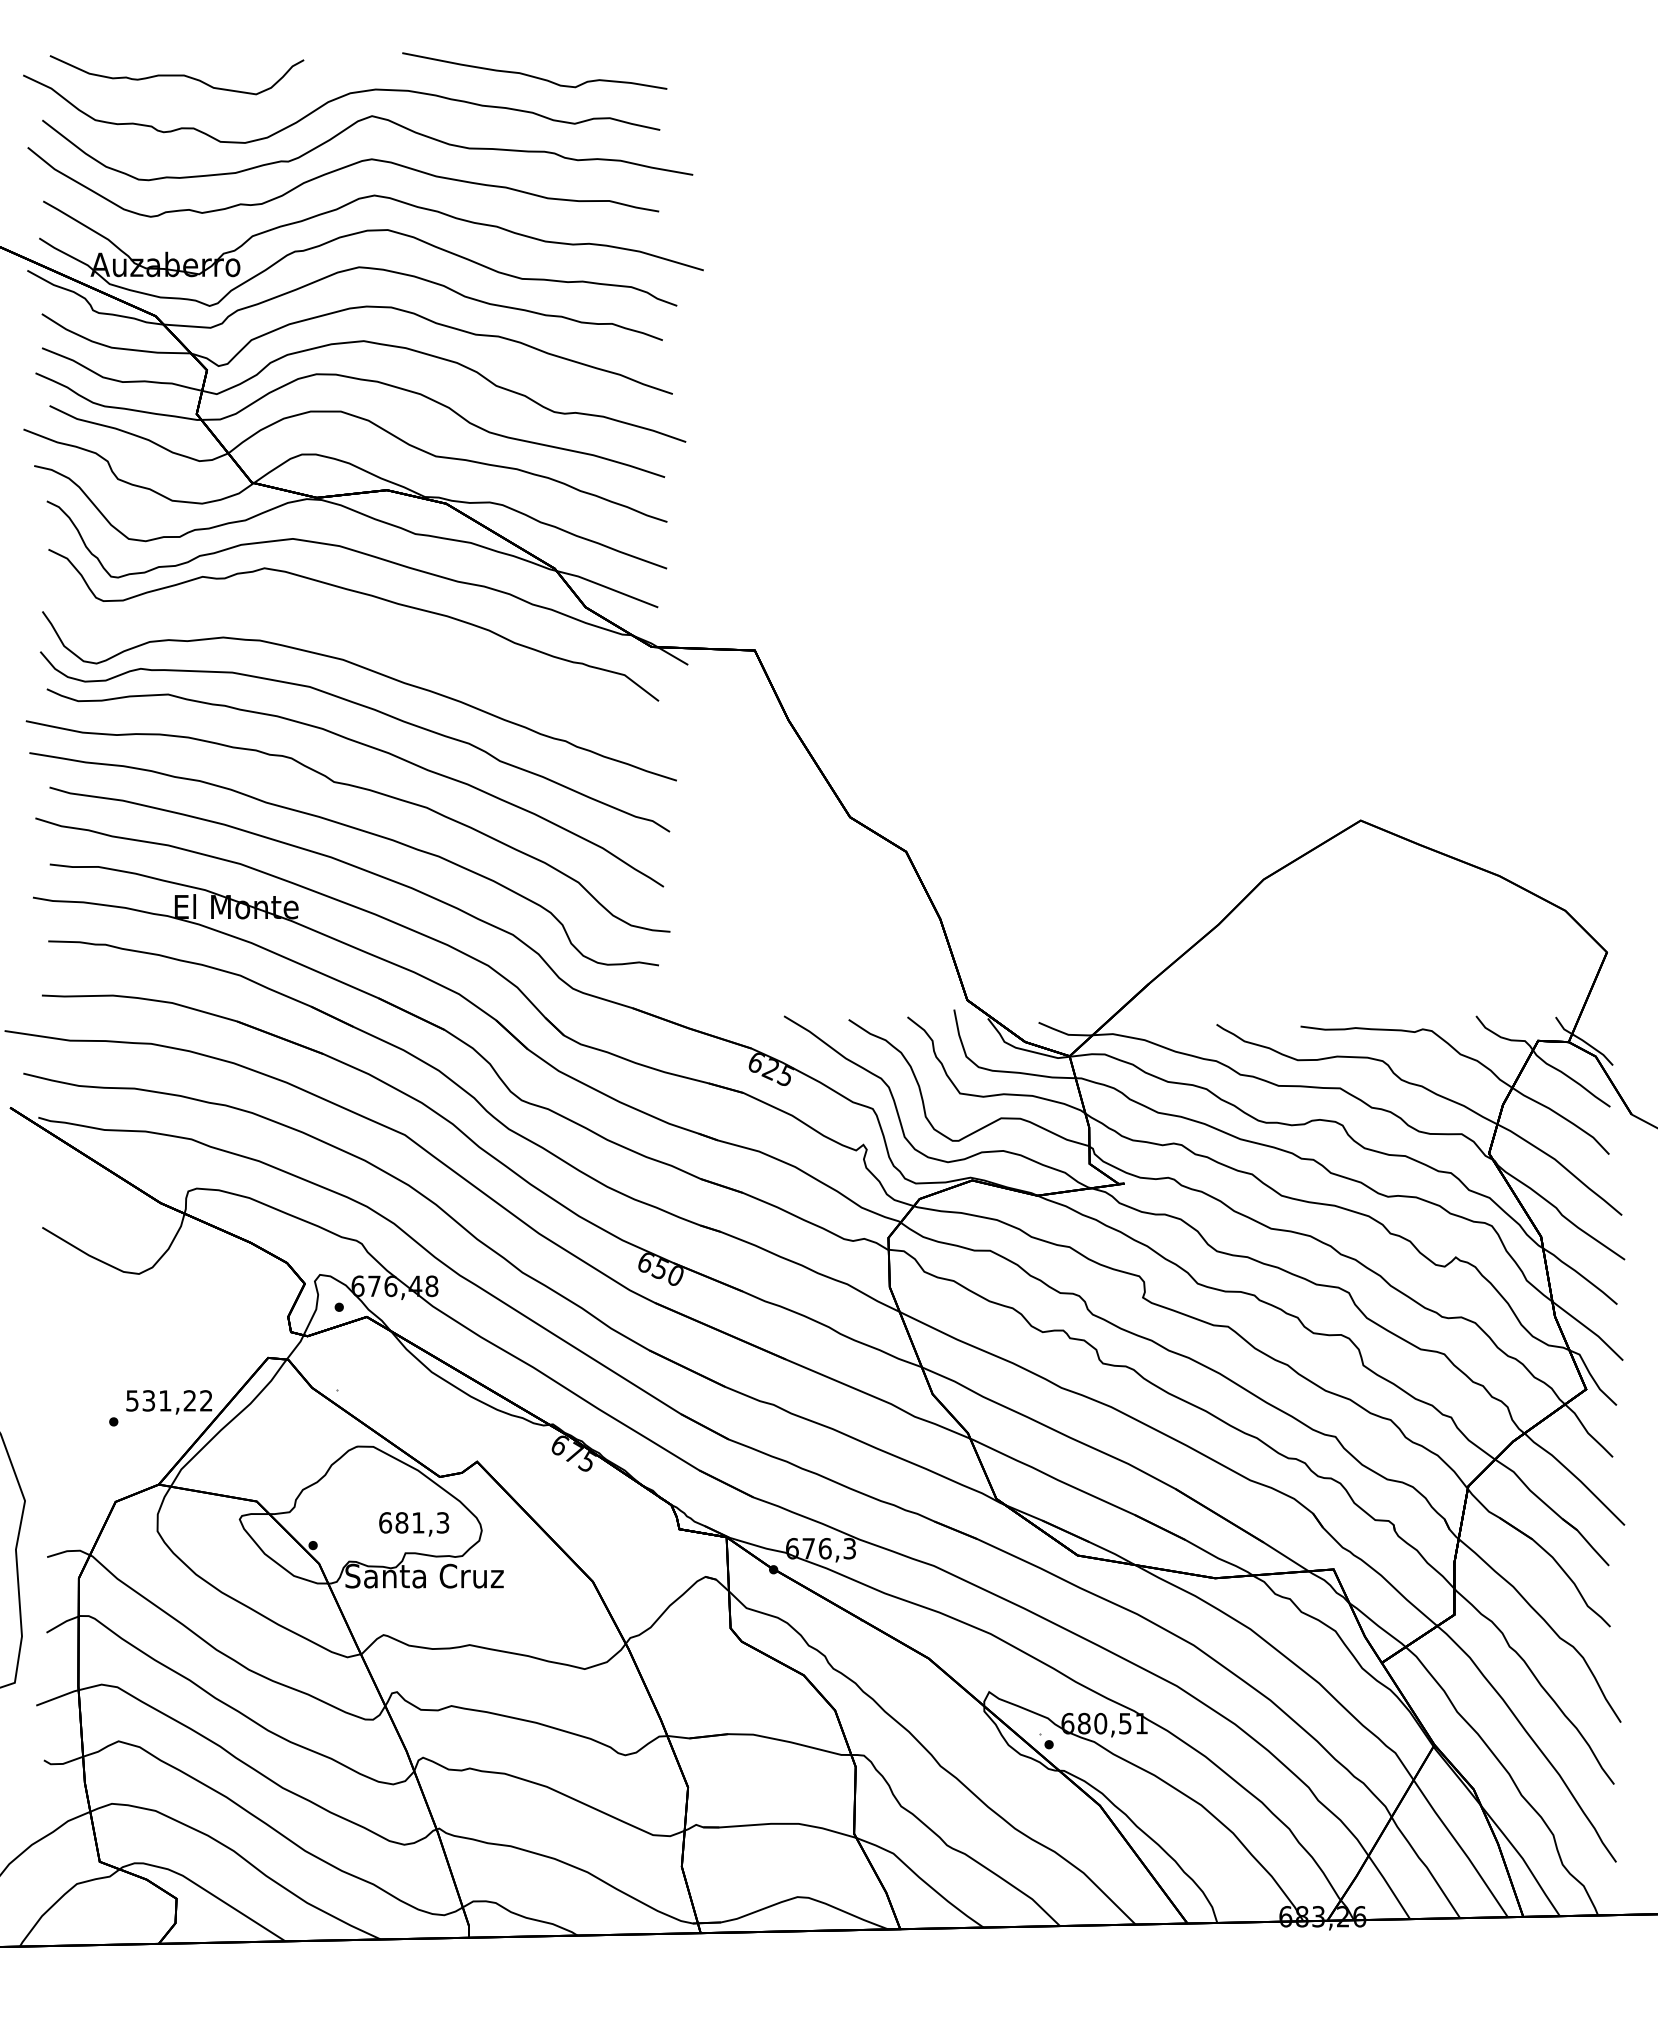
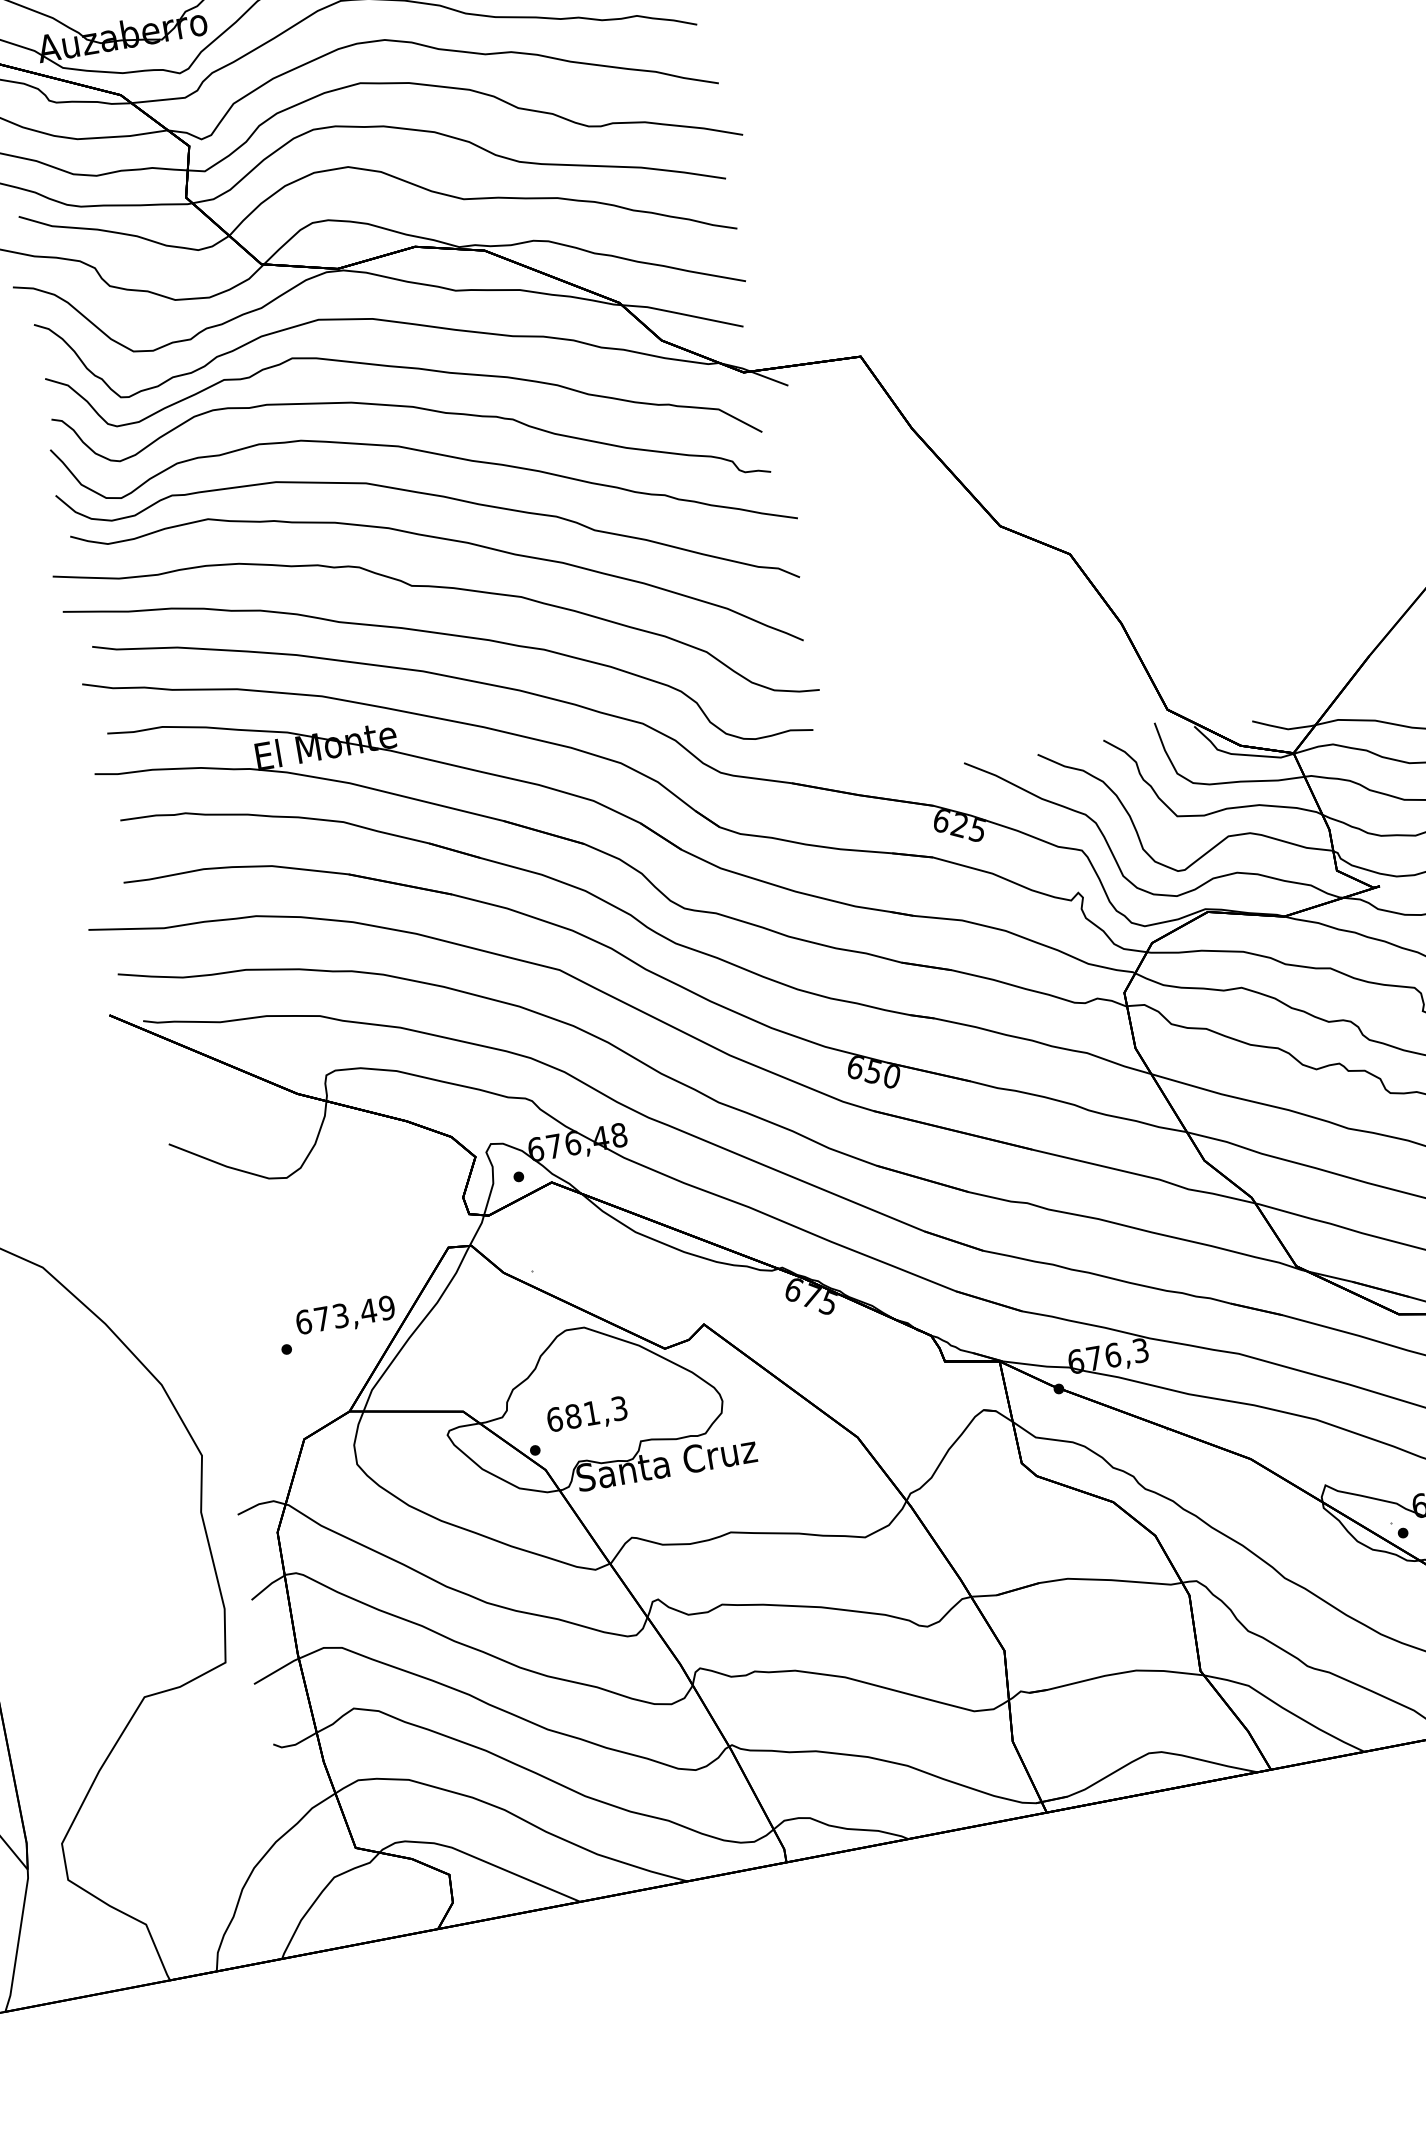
curve: (367, 631) -> (420, 409), added
text: (169, 1400) -> (345, 1314), 531,22 -> 673,49
text: (414, 1524) -> (587, 1415), moved

